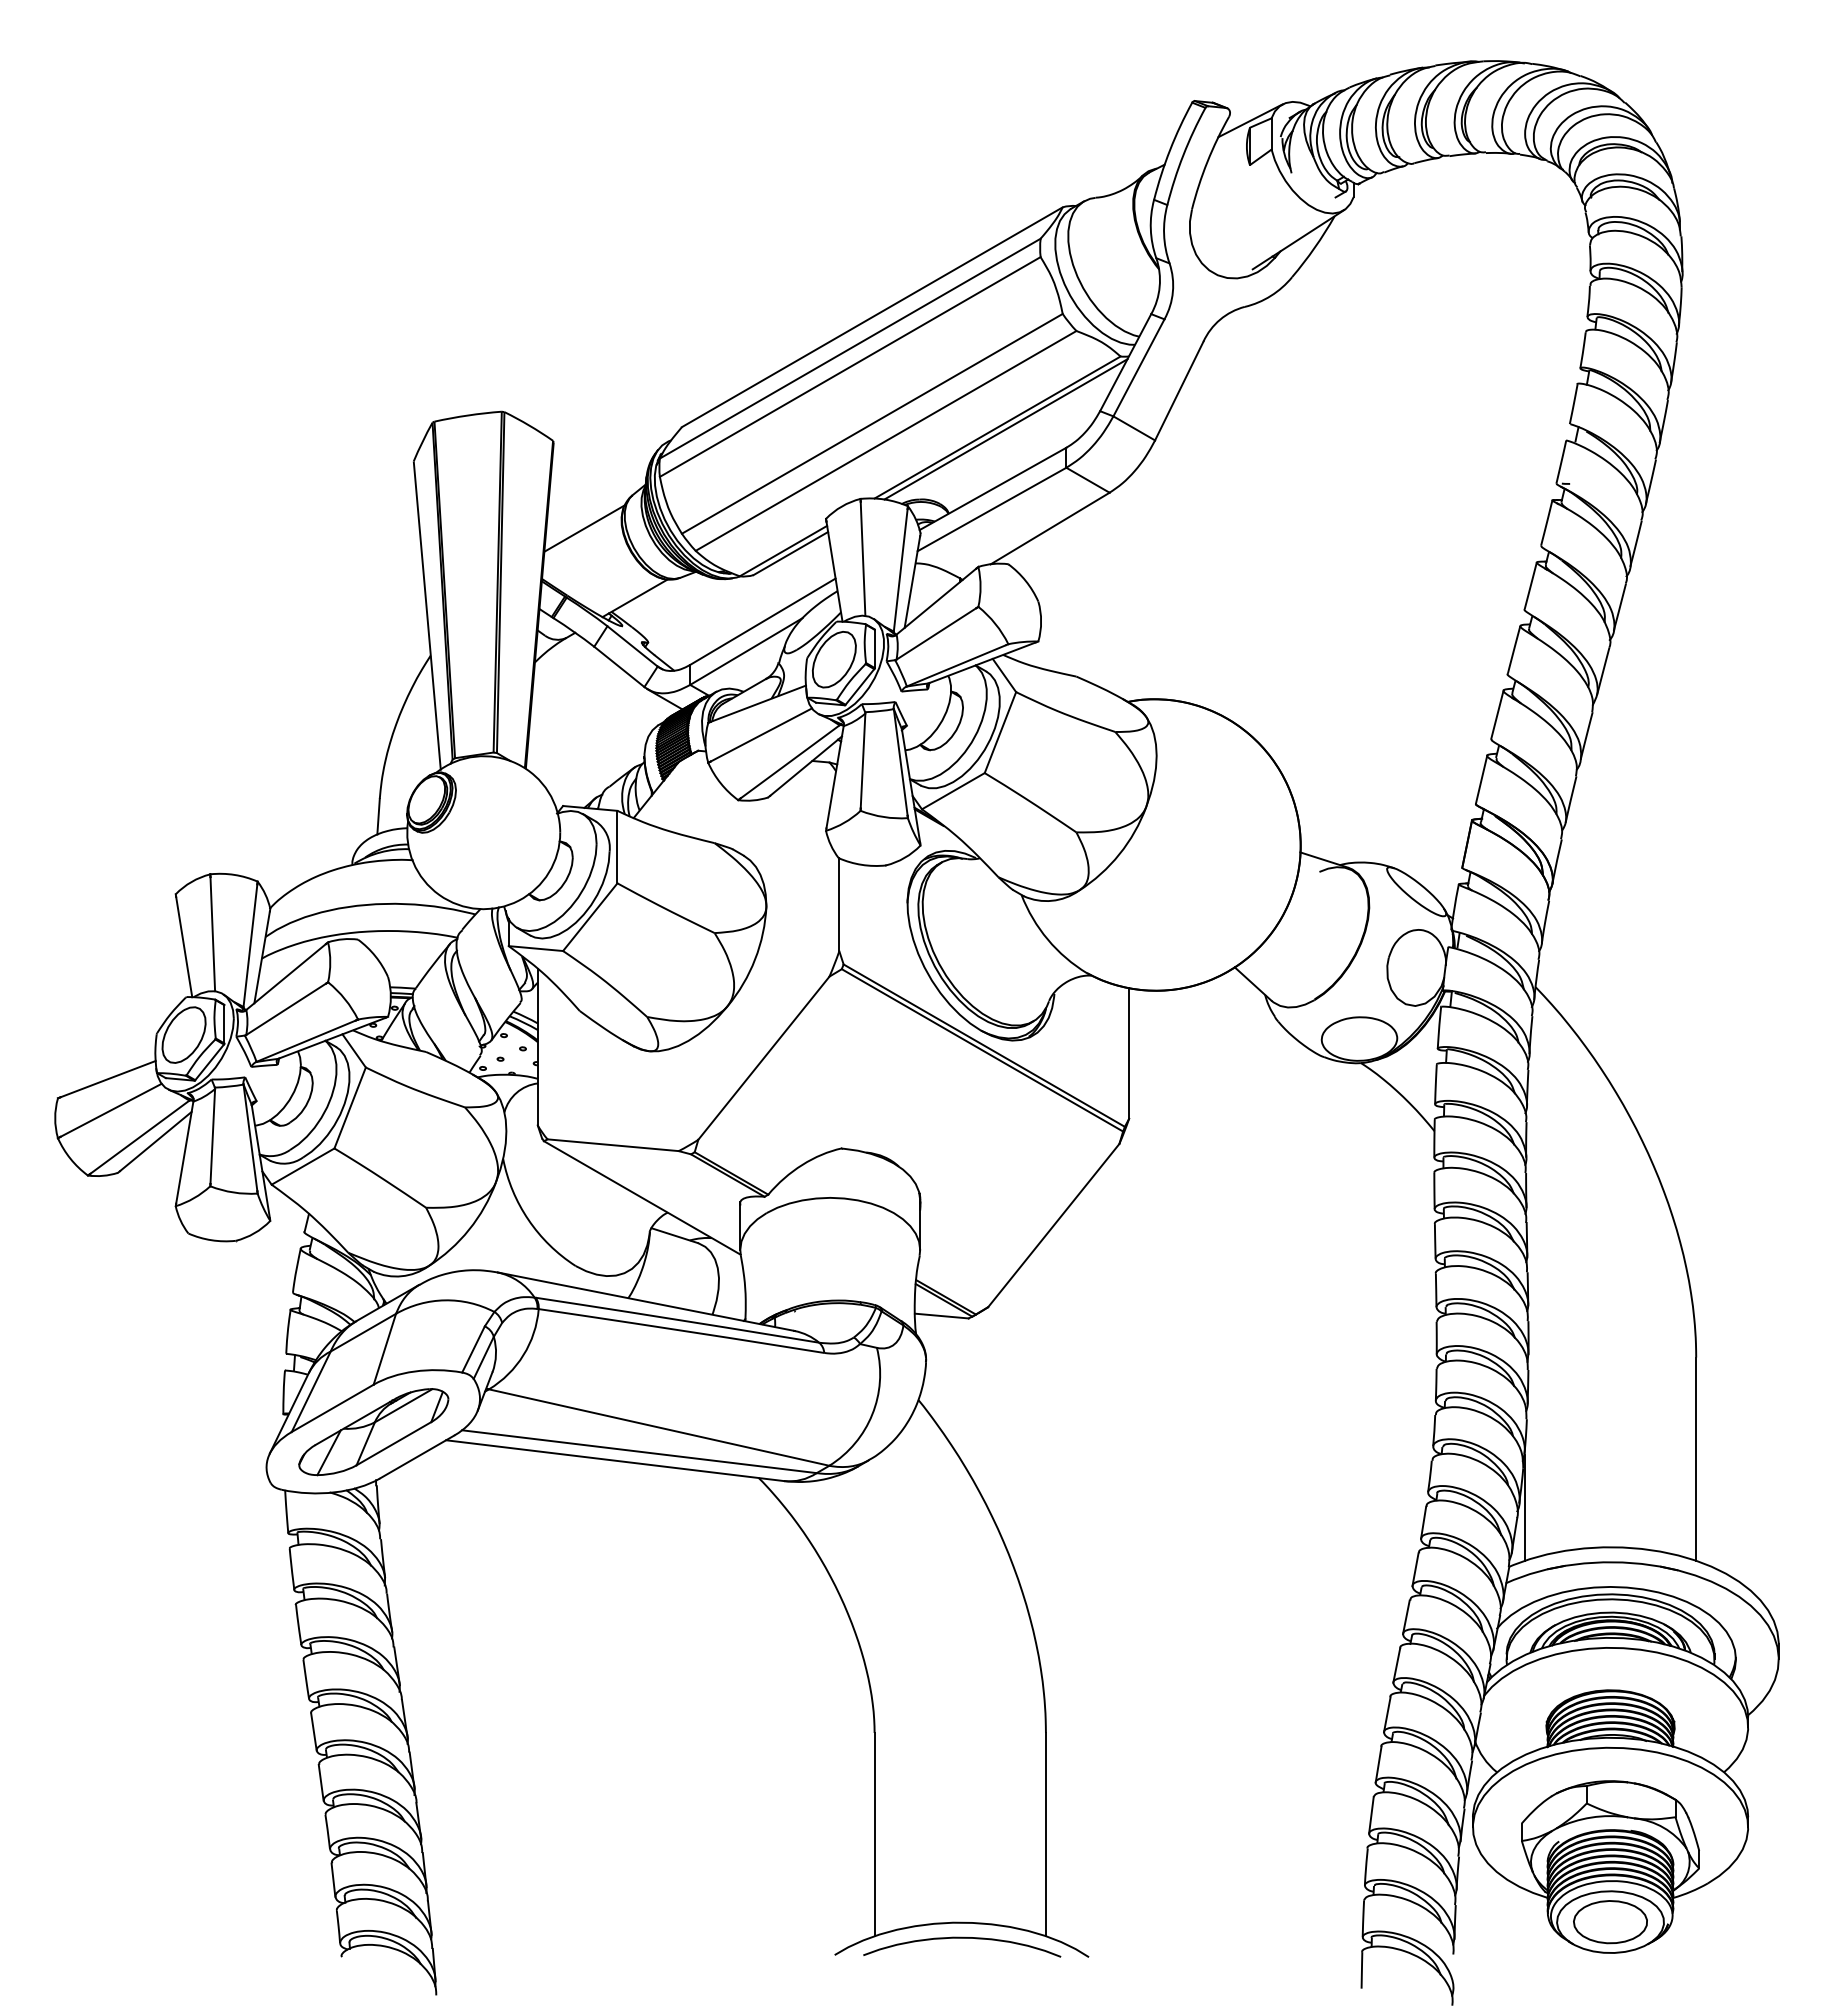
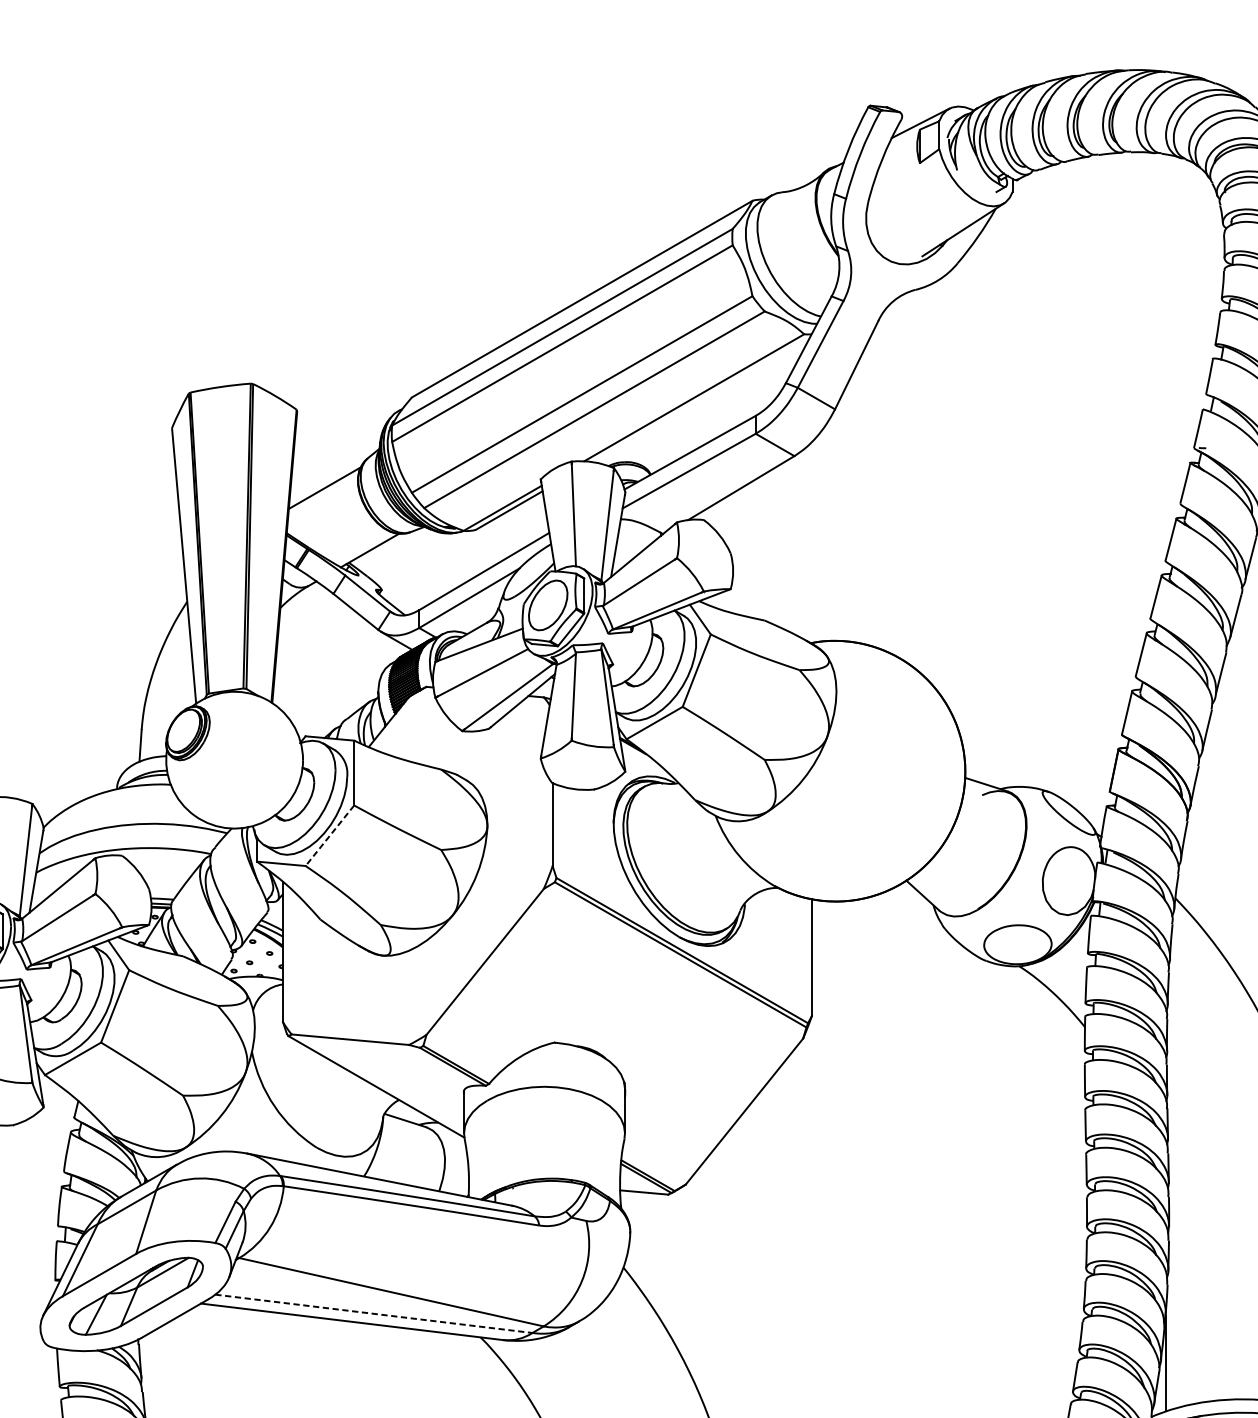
line: (1005, 429) -> (701, 399), removed
line: (589, 917) -> (329, 836), solid -> dashed
line: (639, 1451) -> (373, 1313), solid -> dashed

